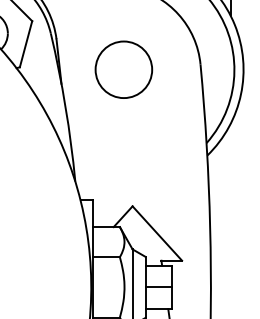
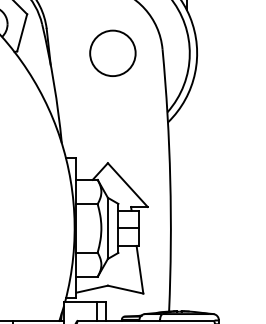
circle: (123, 68) -> (112, 52), moved

